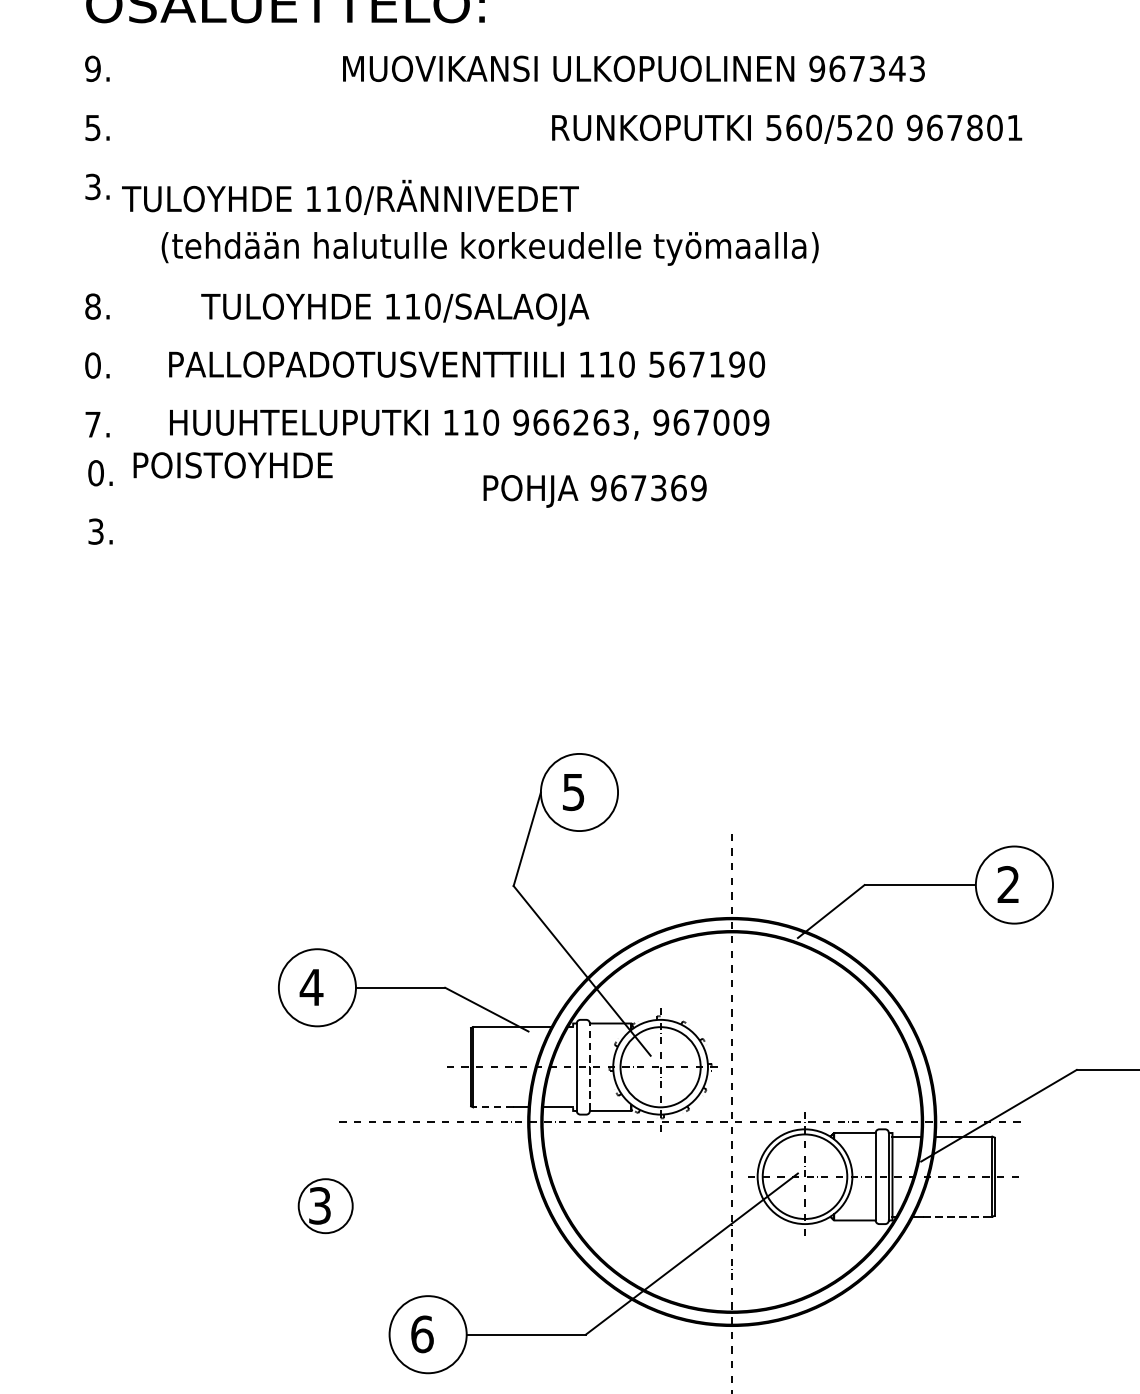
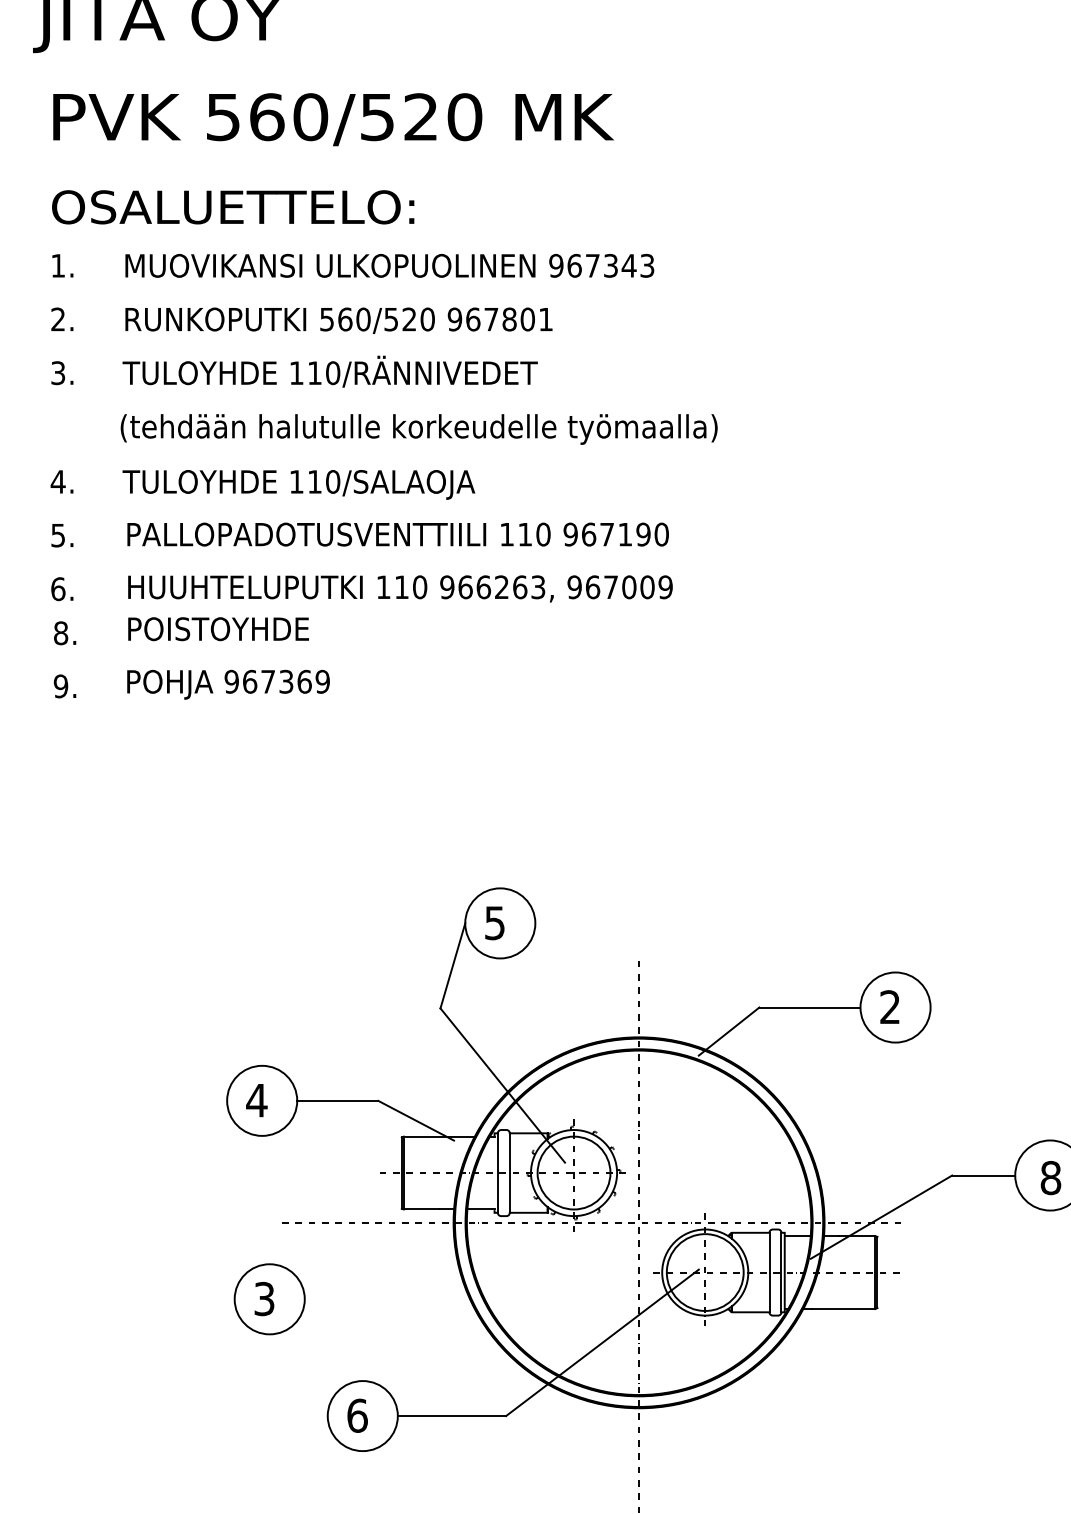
text: (93, 68) -> (58, 265), 9. -> 1.
text: (633, 68) -> (389, 265), moved
text: (92, 127) -> (57, 319), 5. -> 2.
text: (786, 128) -> (338, 320), moved
text: (349, 197) -> (329, 371), moved
text: (92, 306) -> (57, 481), 8. -> 4.
text: (394, 309) -> (298, 484), moved
text: (656, 364) -> (570, 534), 567190 -> 967190
text: (93, 365) -> (58, 535), 0. -> 5.
text: (93, 425) -> (58, 589), 7. -> 6.
text: (233, 465) -> (218, 629), moved
text: (96, 472) -> (61, 632), 0. -> 8.
text: (595, 491) -> (228, 684), moved
text: (95, 531) -> (60, 686), 3. -> 9.
line: (589, 1067) -> (509, 1173), dashed -> solid
line: (492, 1107) -> (421, 1209), dashed -> solid
circle: (325, 1206) -> (269, 1299), size x1.43
line: (957, 1216) -> (843, 1308), dashed -> solid

